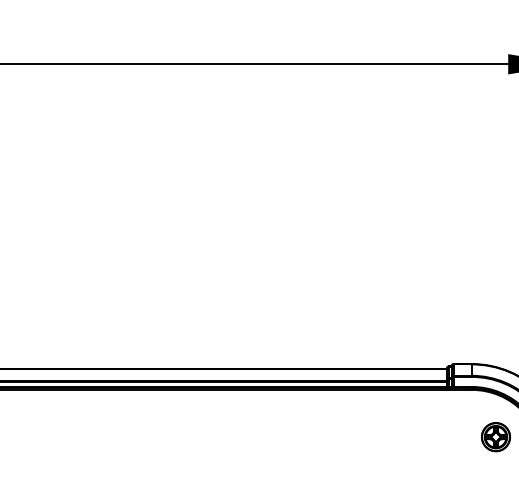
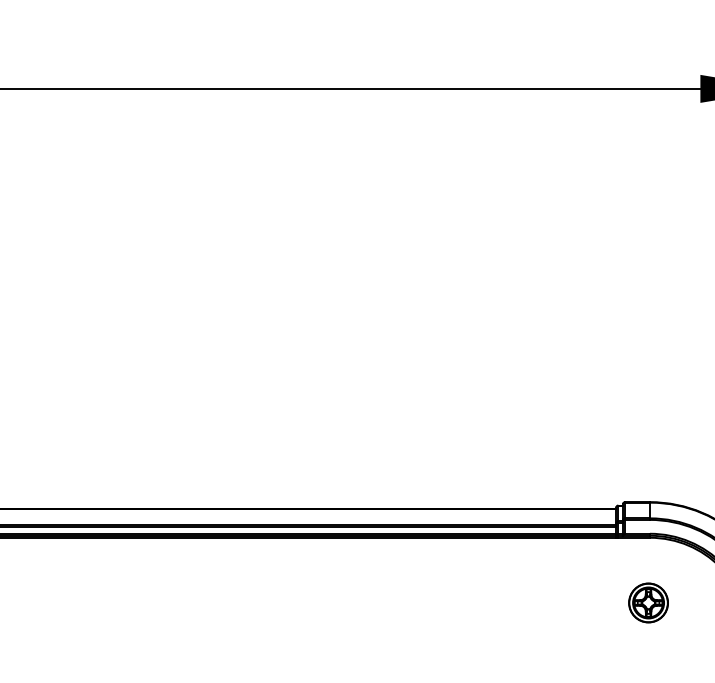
part: (495, 436) -> (648, 602), moved

